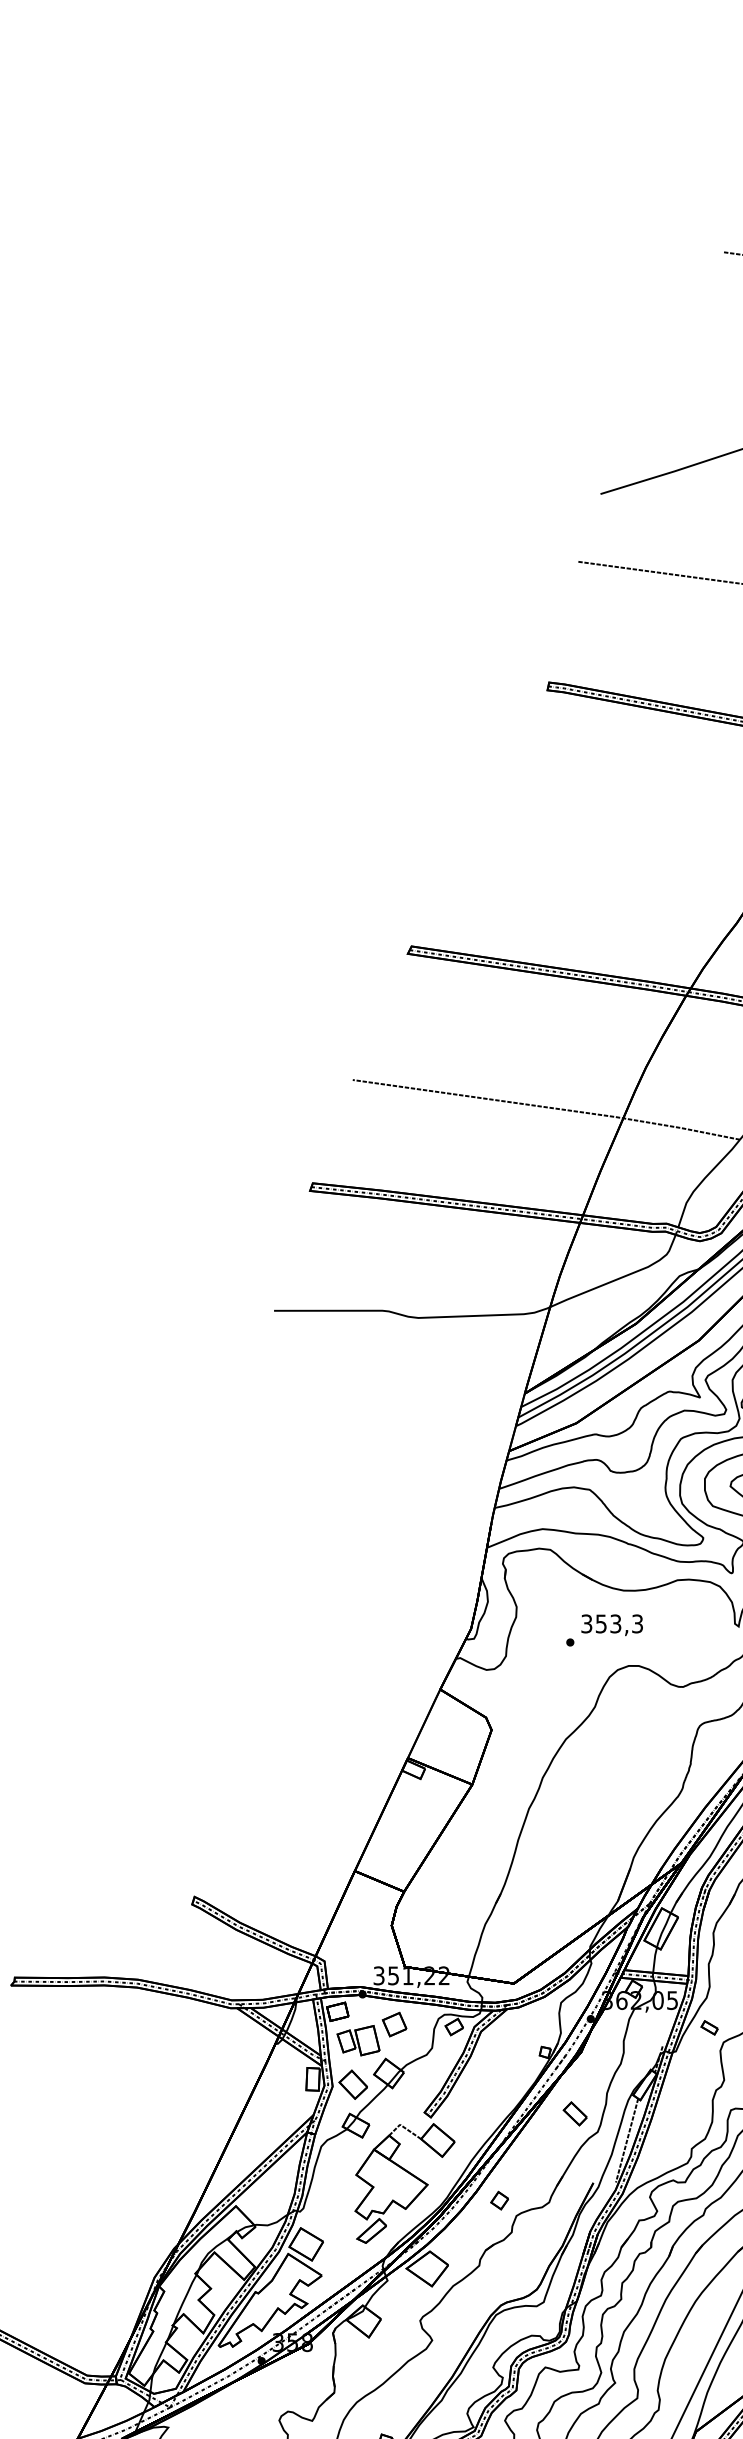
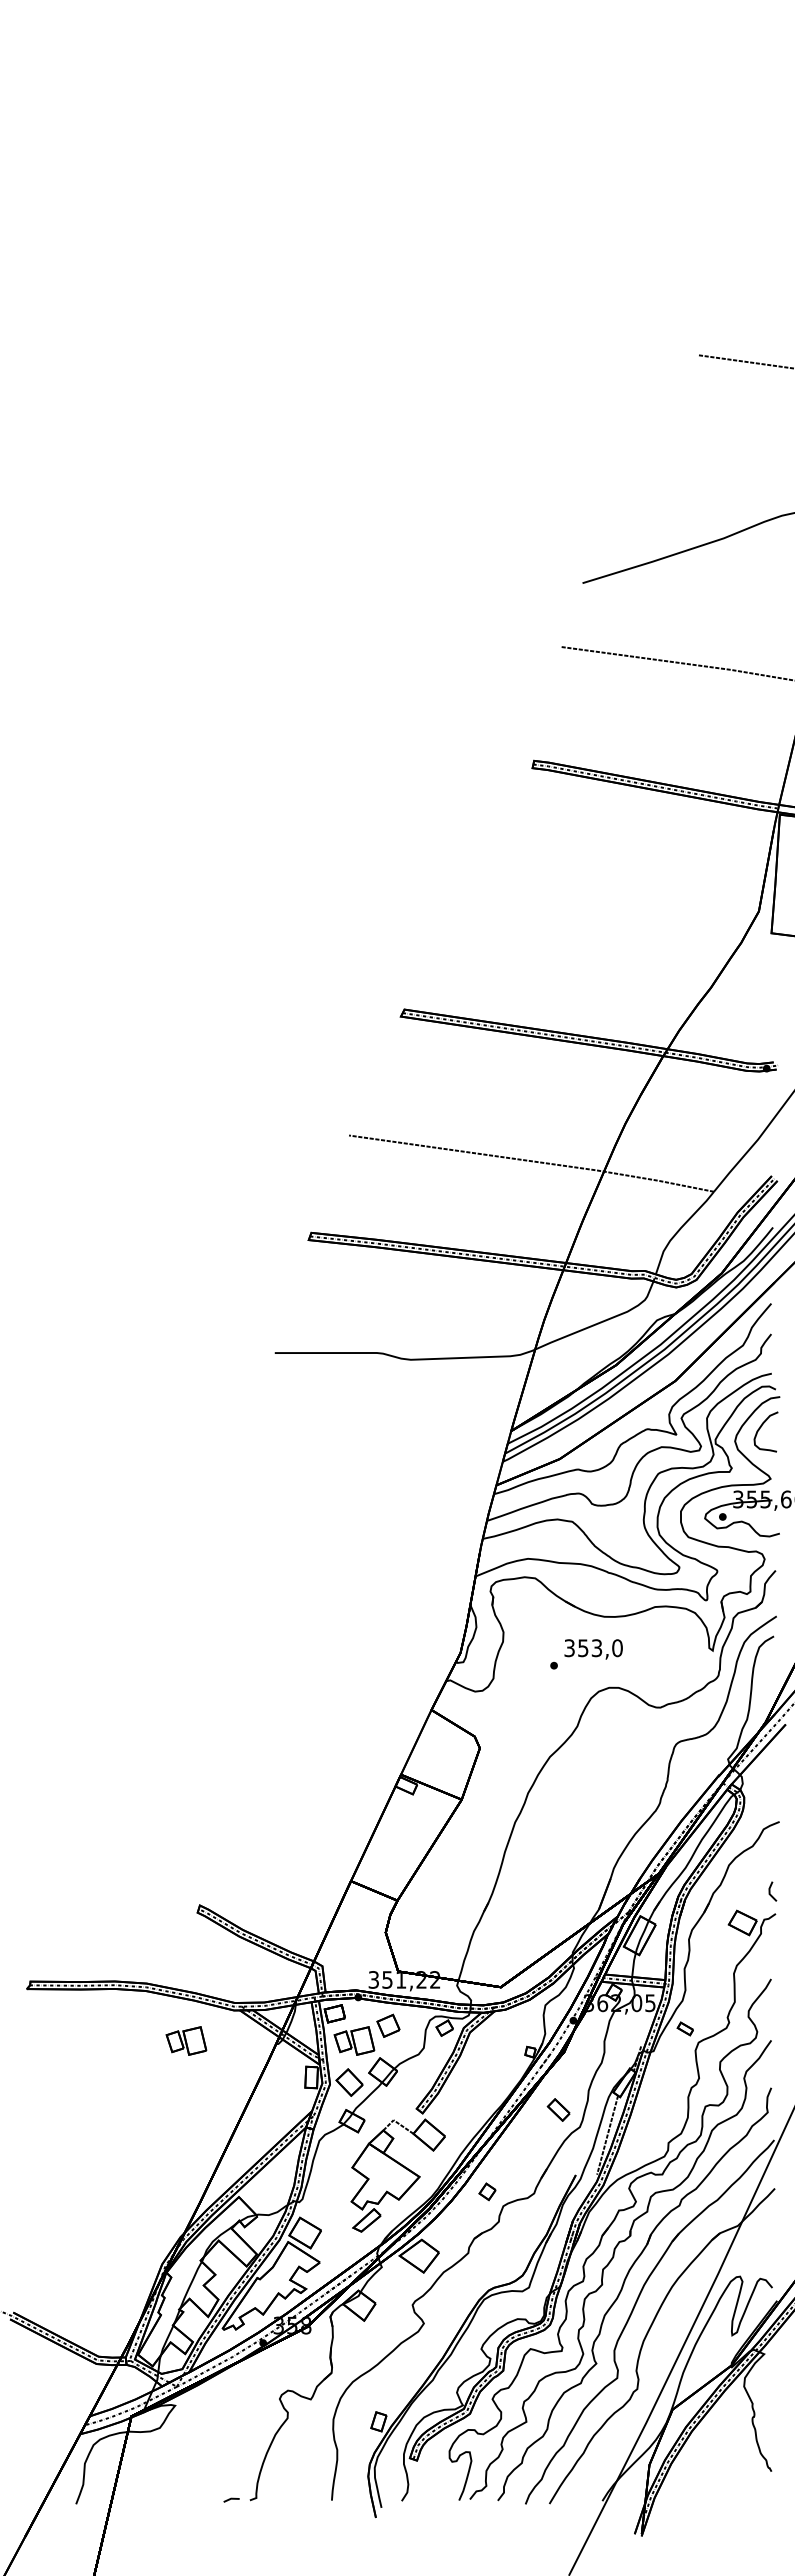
text: (637, 1624) -> (617, 1648), 353,3 -> 353,0
part: (180, 2040) -> (186, 2040), added

